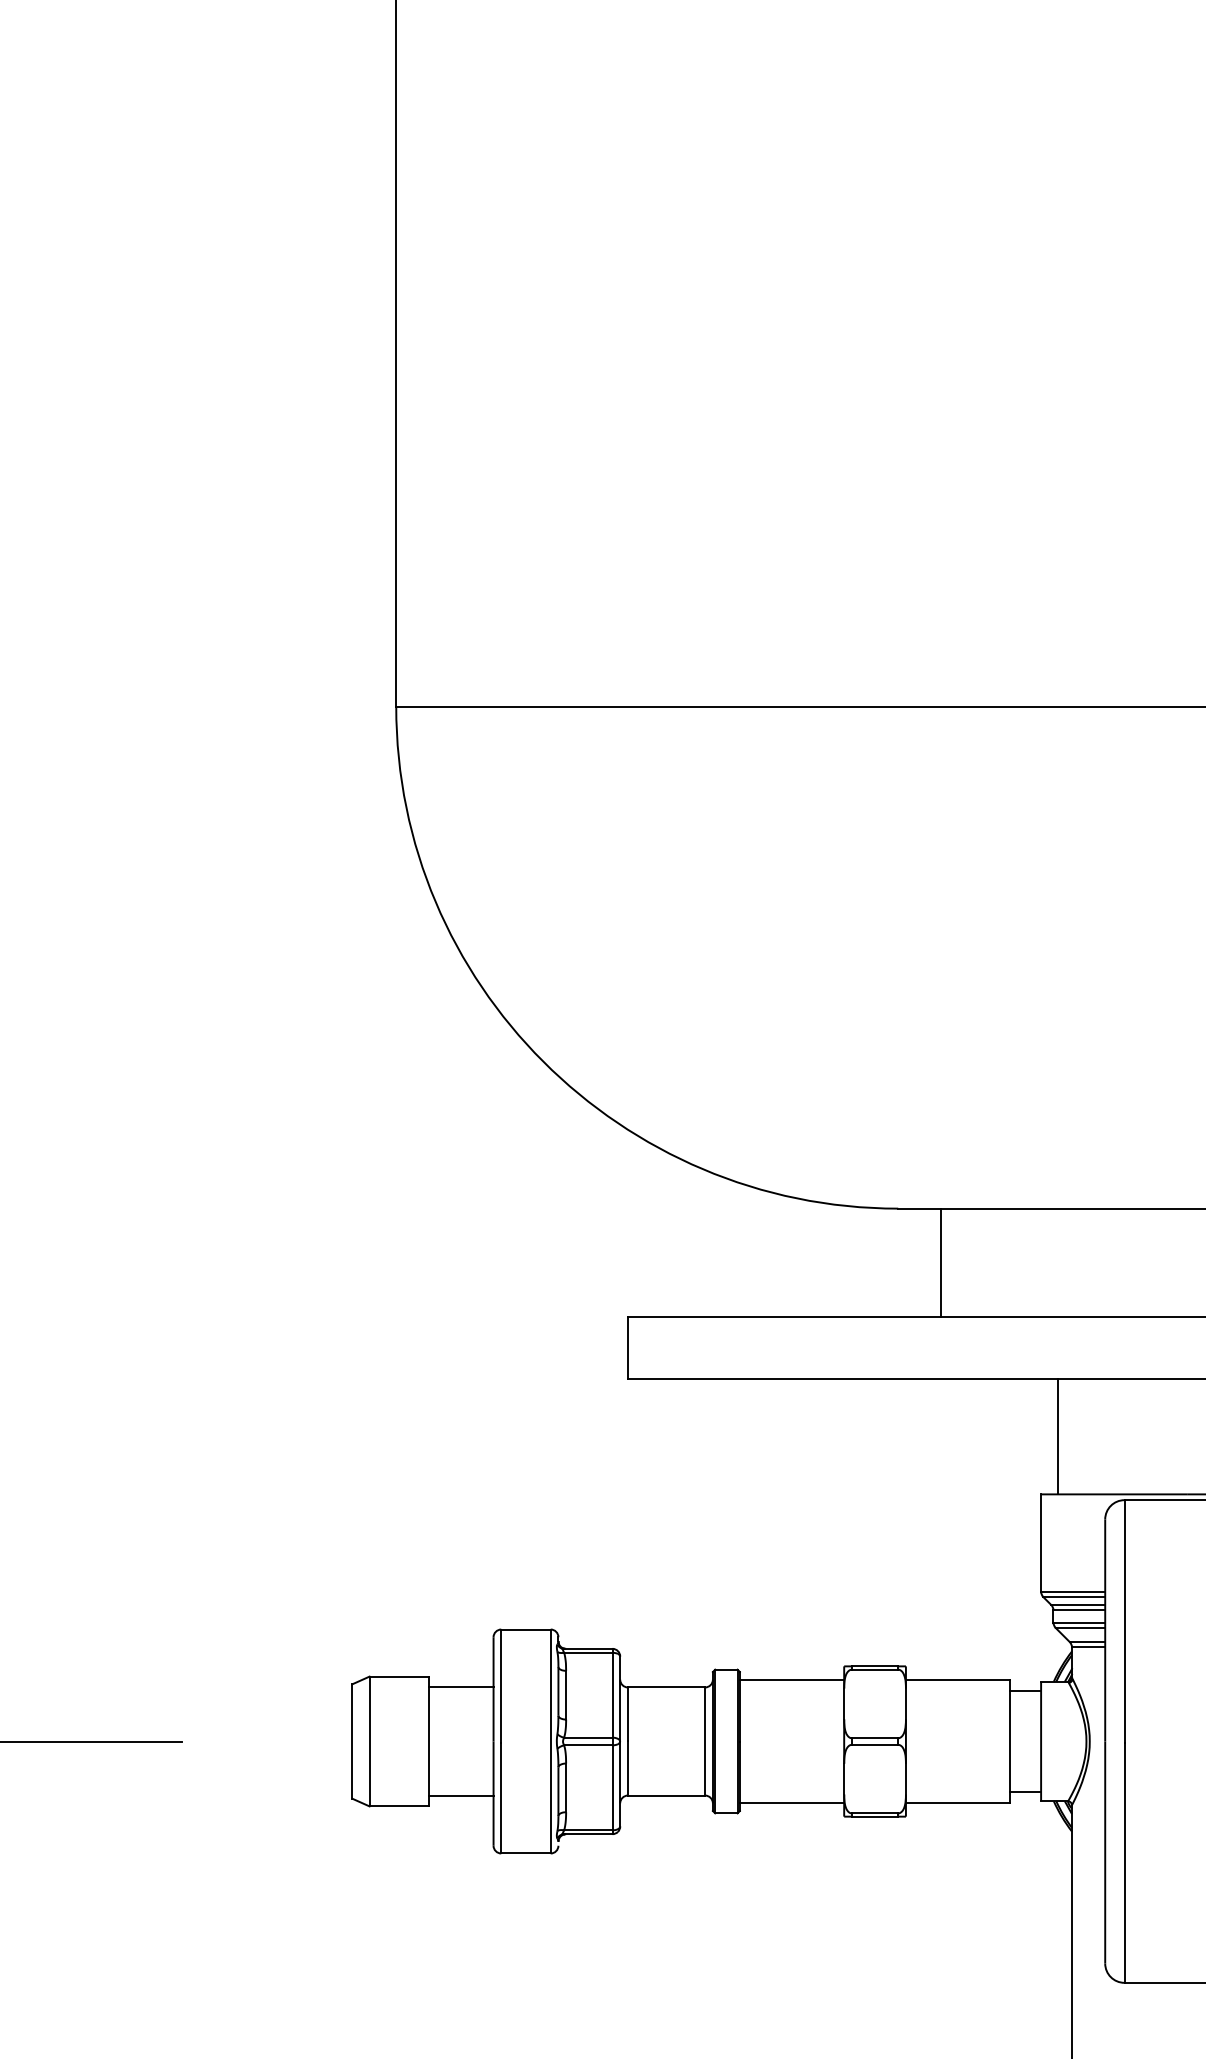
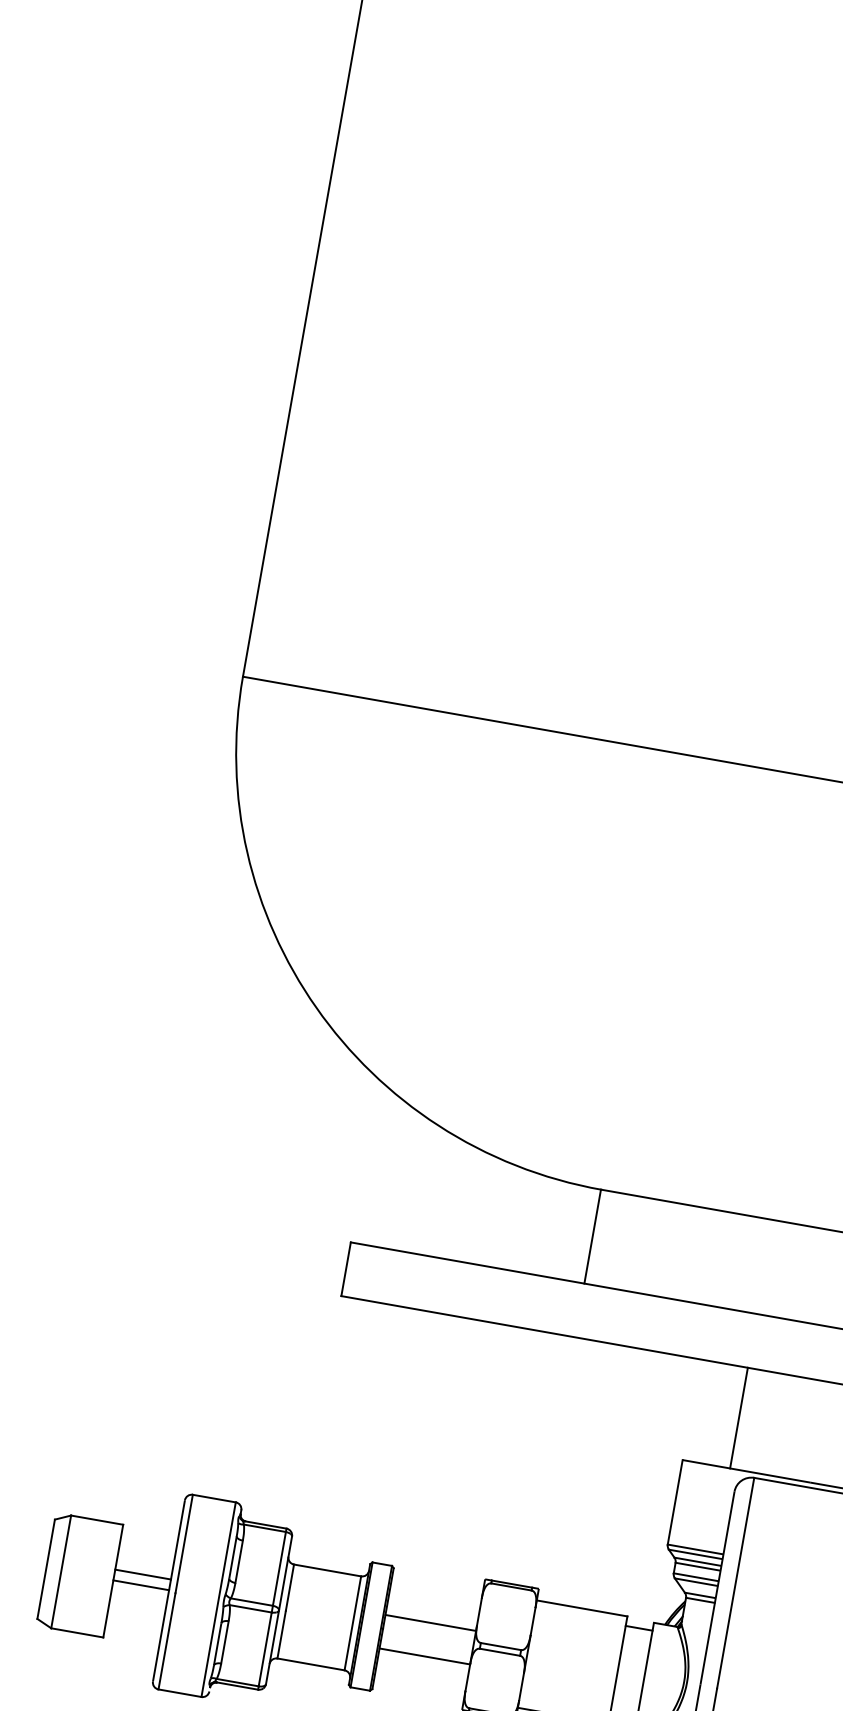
line: (940, 1262) -> (592, 1236), moved
line: (1057, 1436) -> (738, 1418), moved
line: (791, 1679) -> (430, 1622), moved
line: (461, 1686) -> (141, 1585), moved
line: (461, 1796) -> (143, 1574), moved
line: (791, 1803) -> (424, 1656), moved

